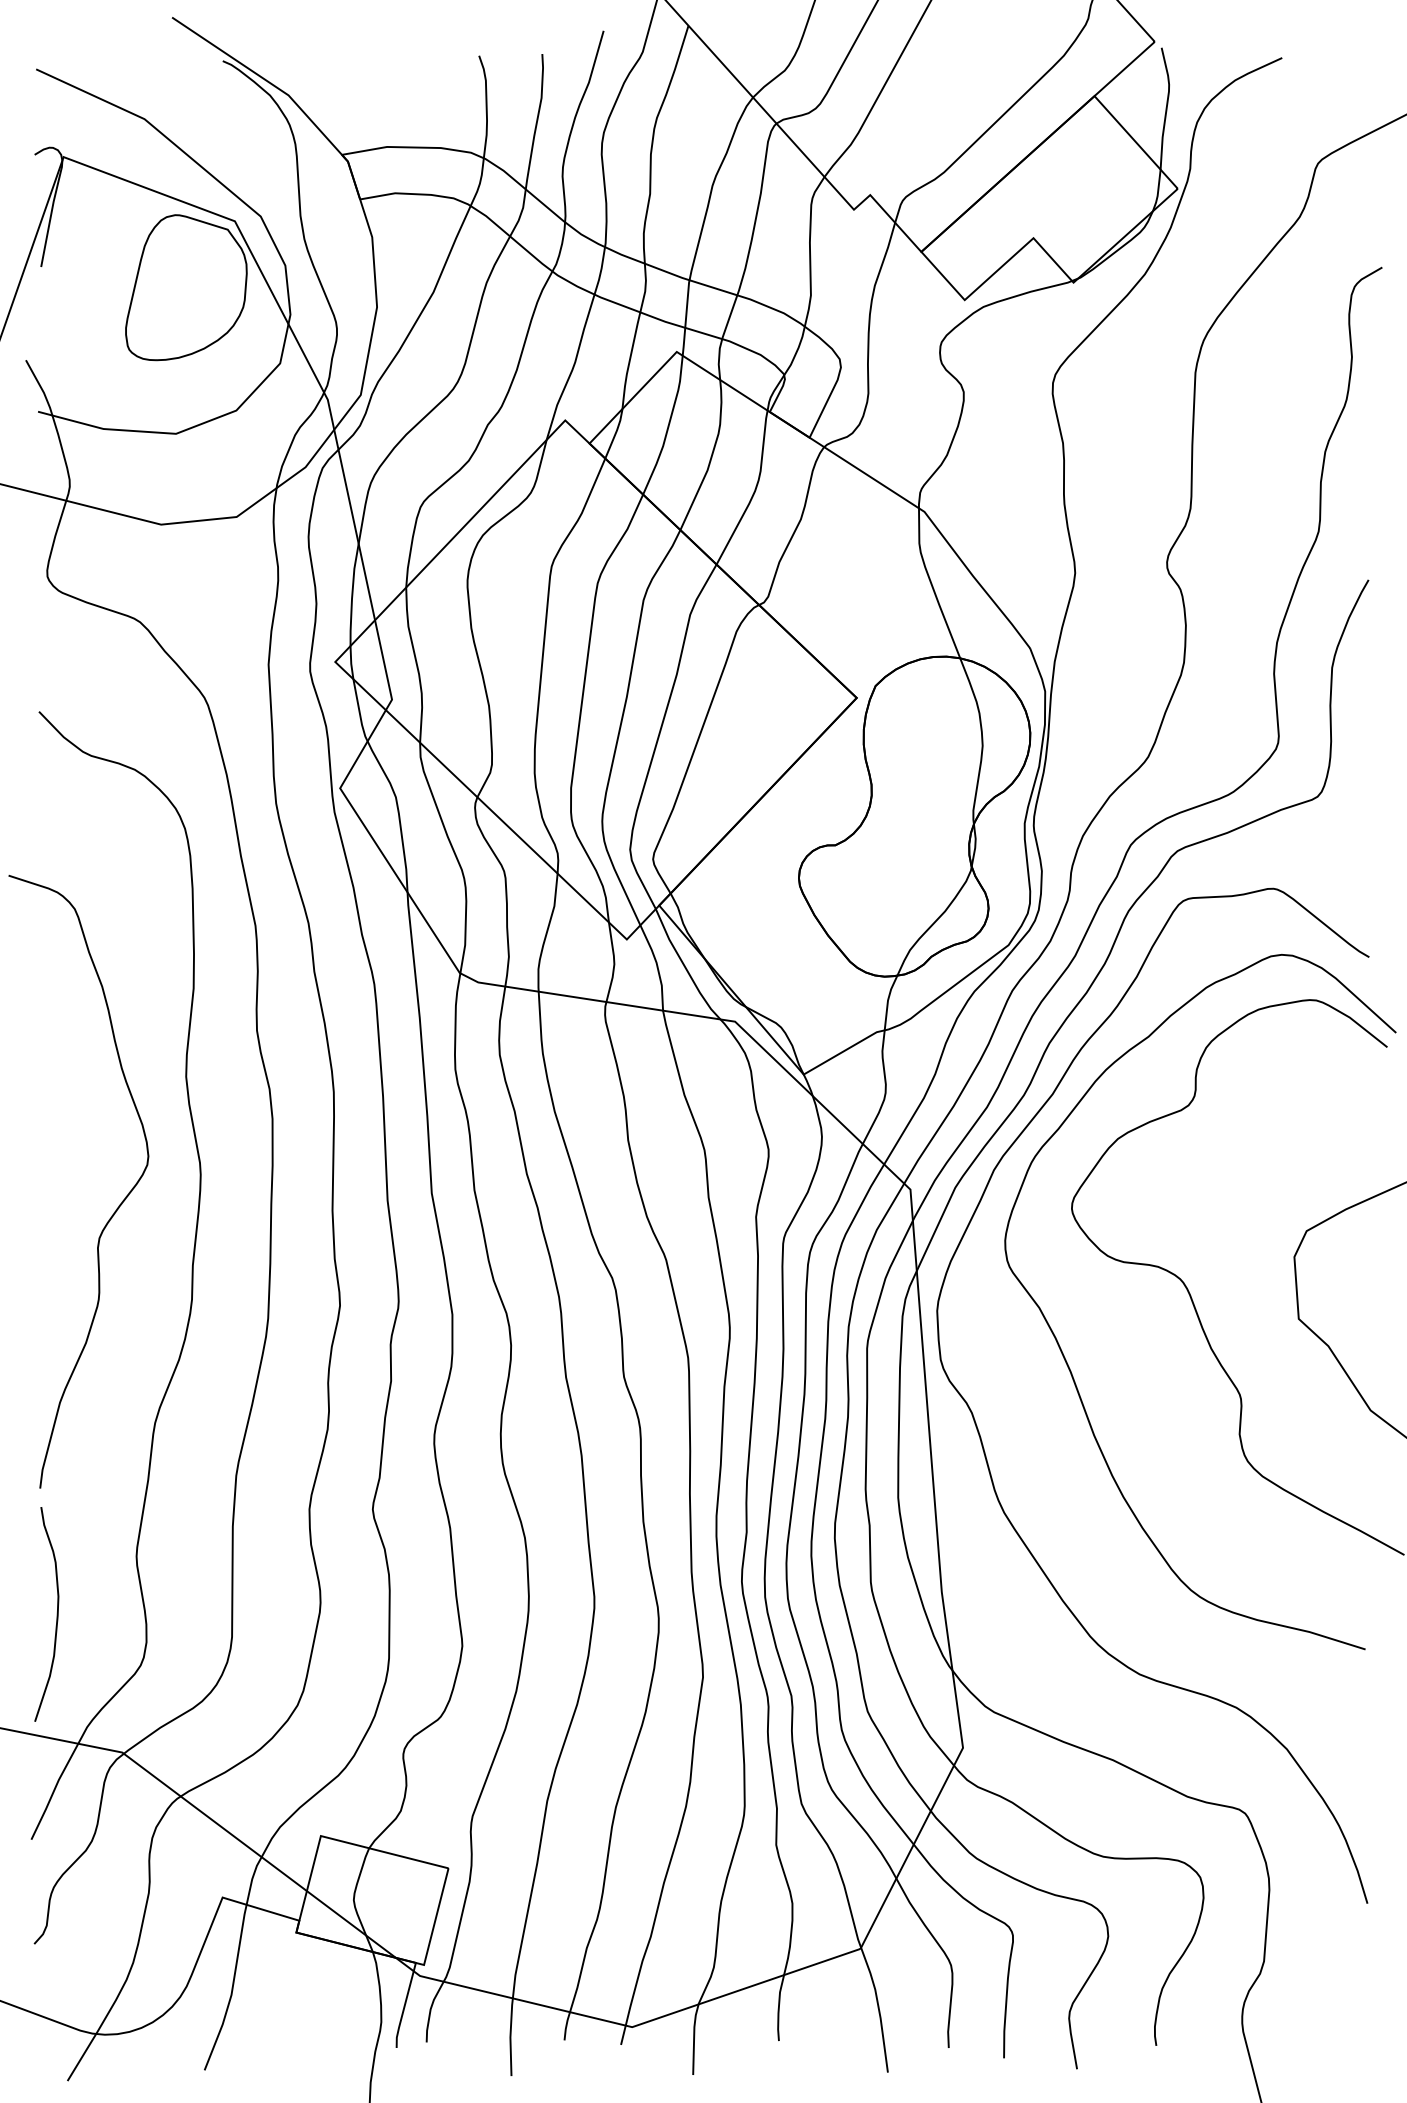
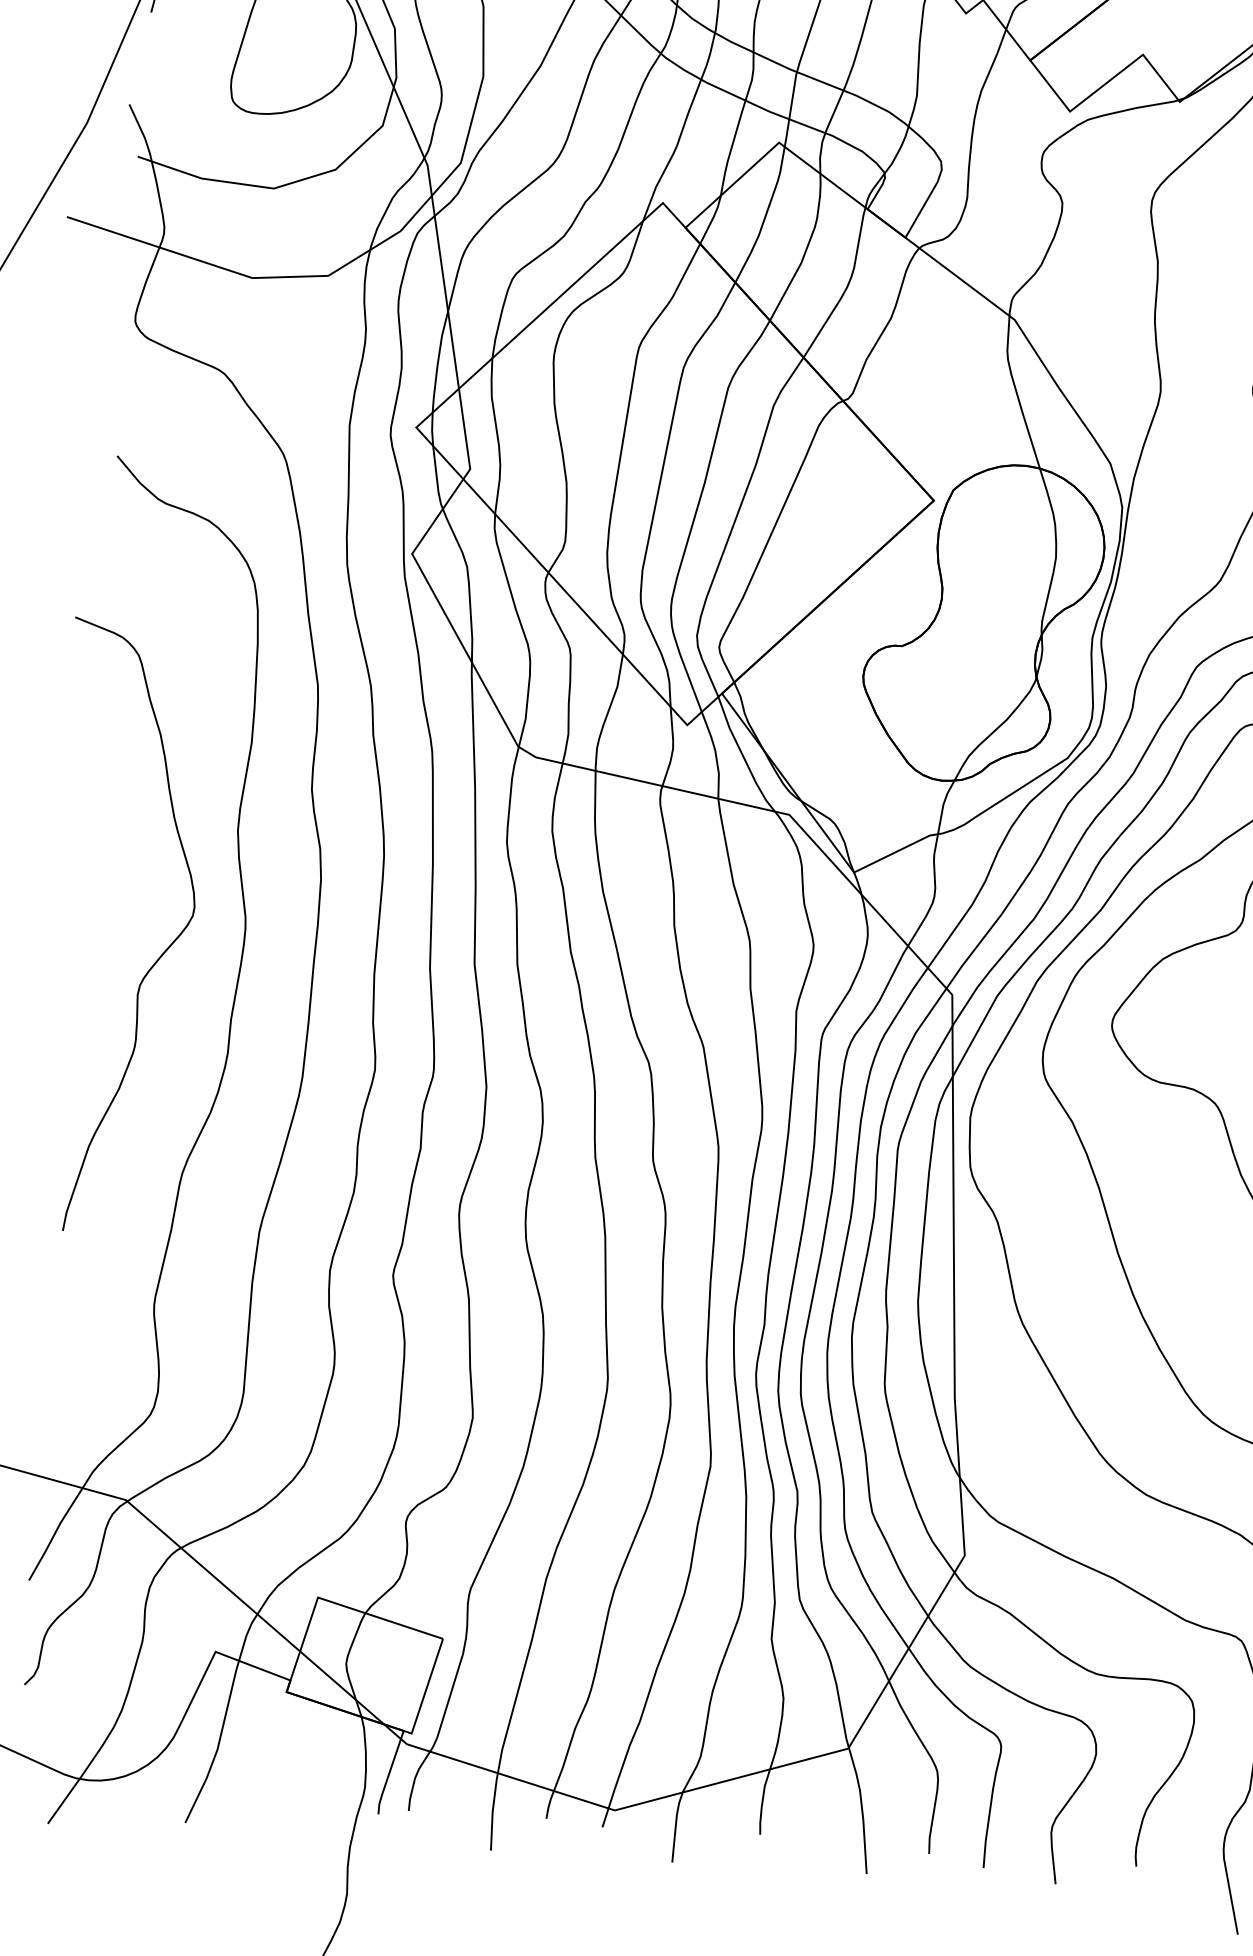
curve: (56, 1614) -> (70, 1357), removed

